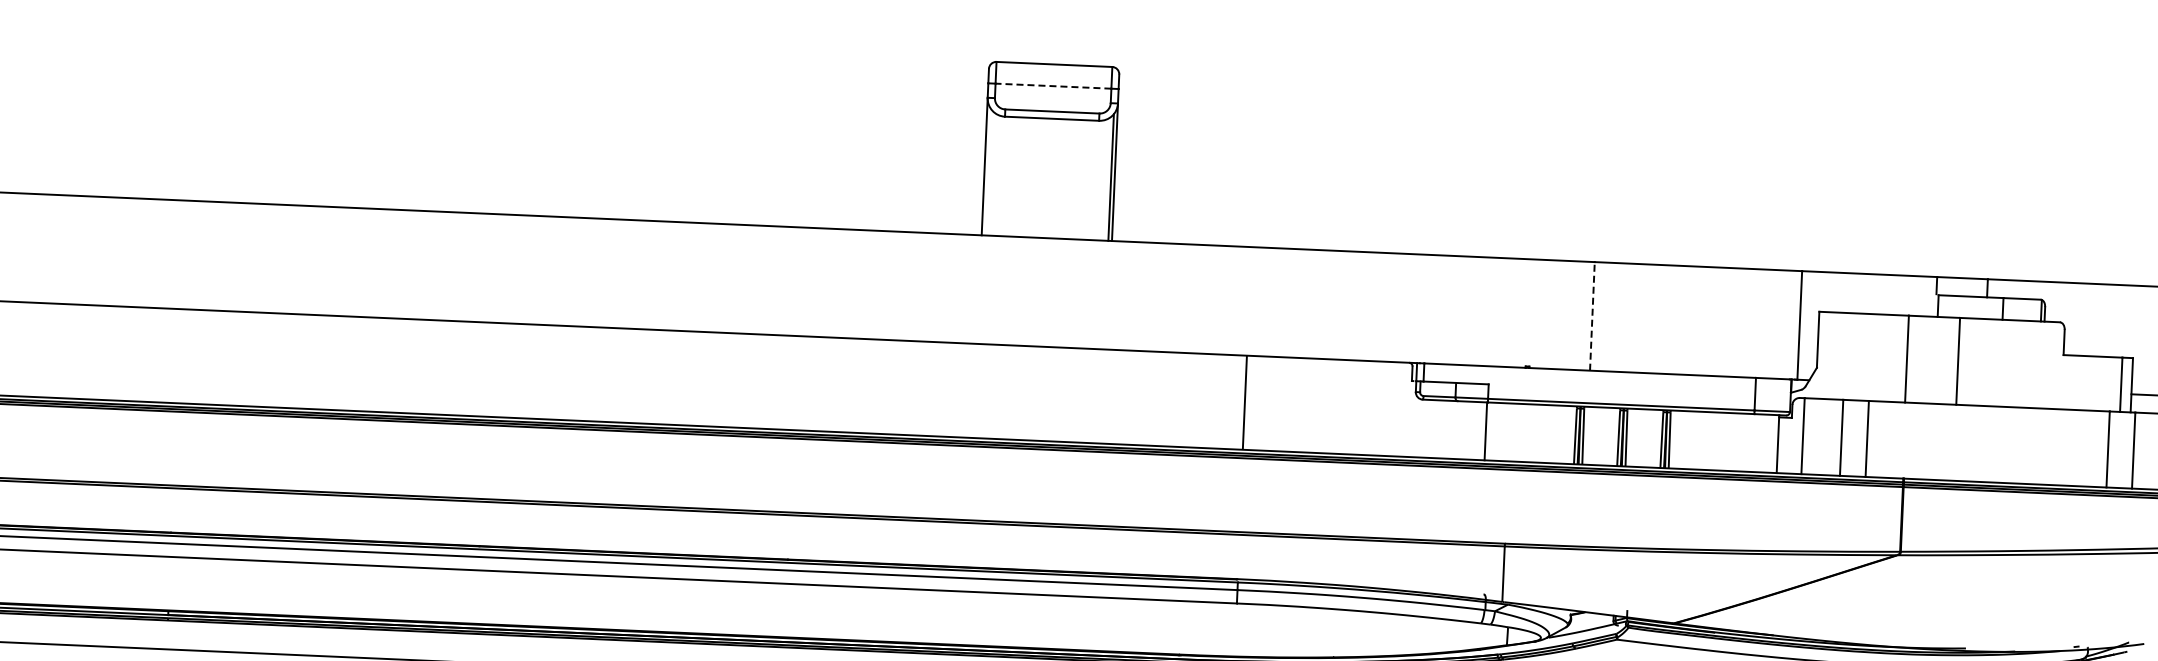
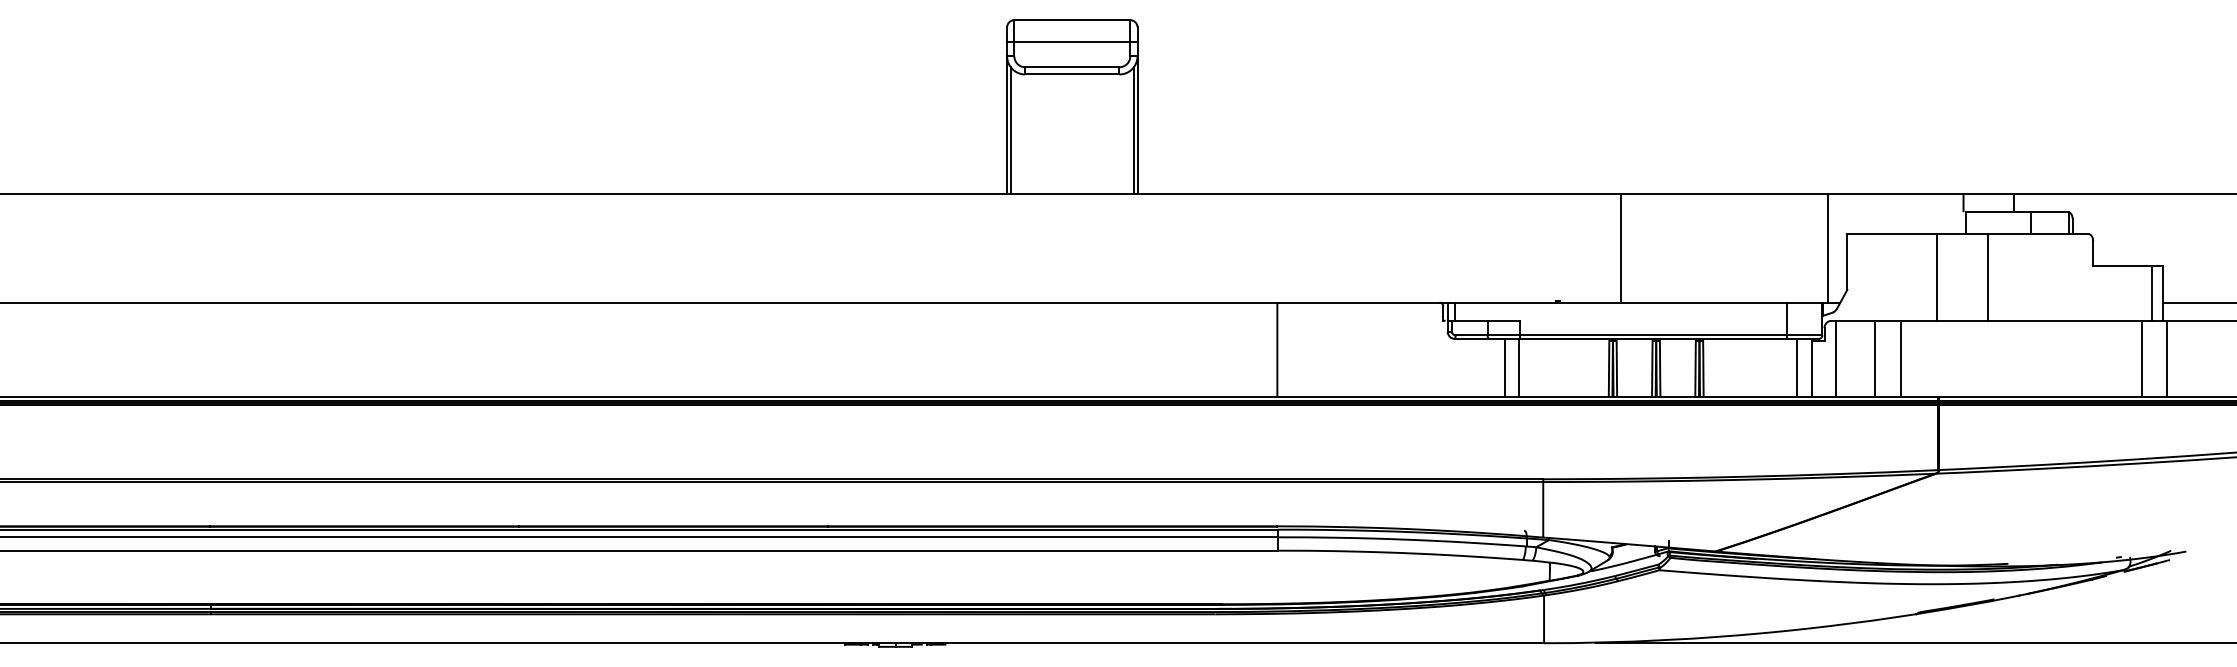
line: (1053, 85) -> (1072, 41), dashed -> solid
line: (987, 172) -> (1010, 130), added
line: (1592, 315) -> (1620, 247), dashed -> solid
line: (1471, 430) -> (1504, 367), added
line: (1763, 443) -> (1797, 367), added

